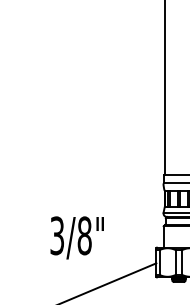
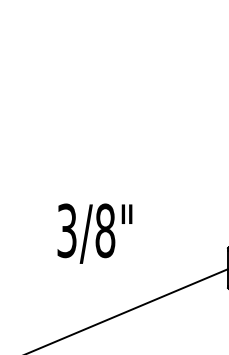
text: (76, 237) -> (93, 233), moved

